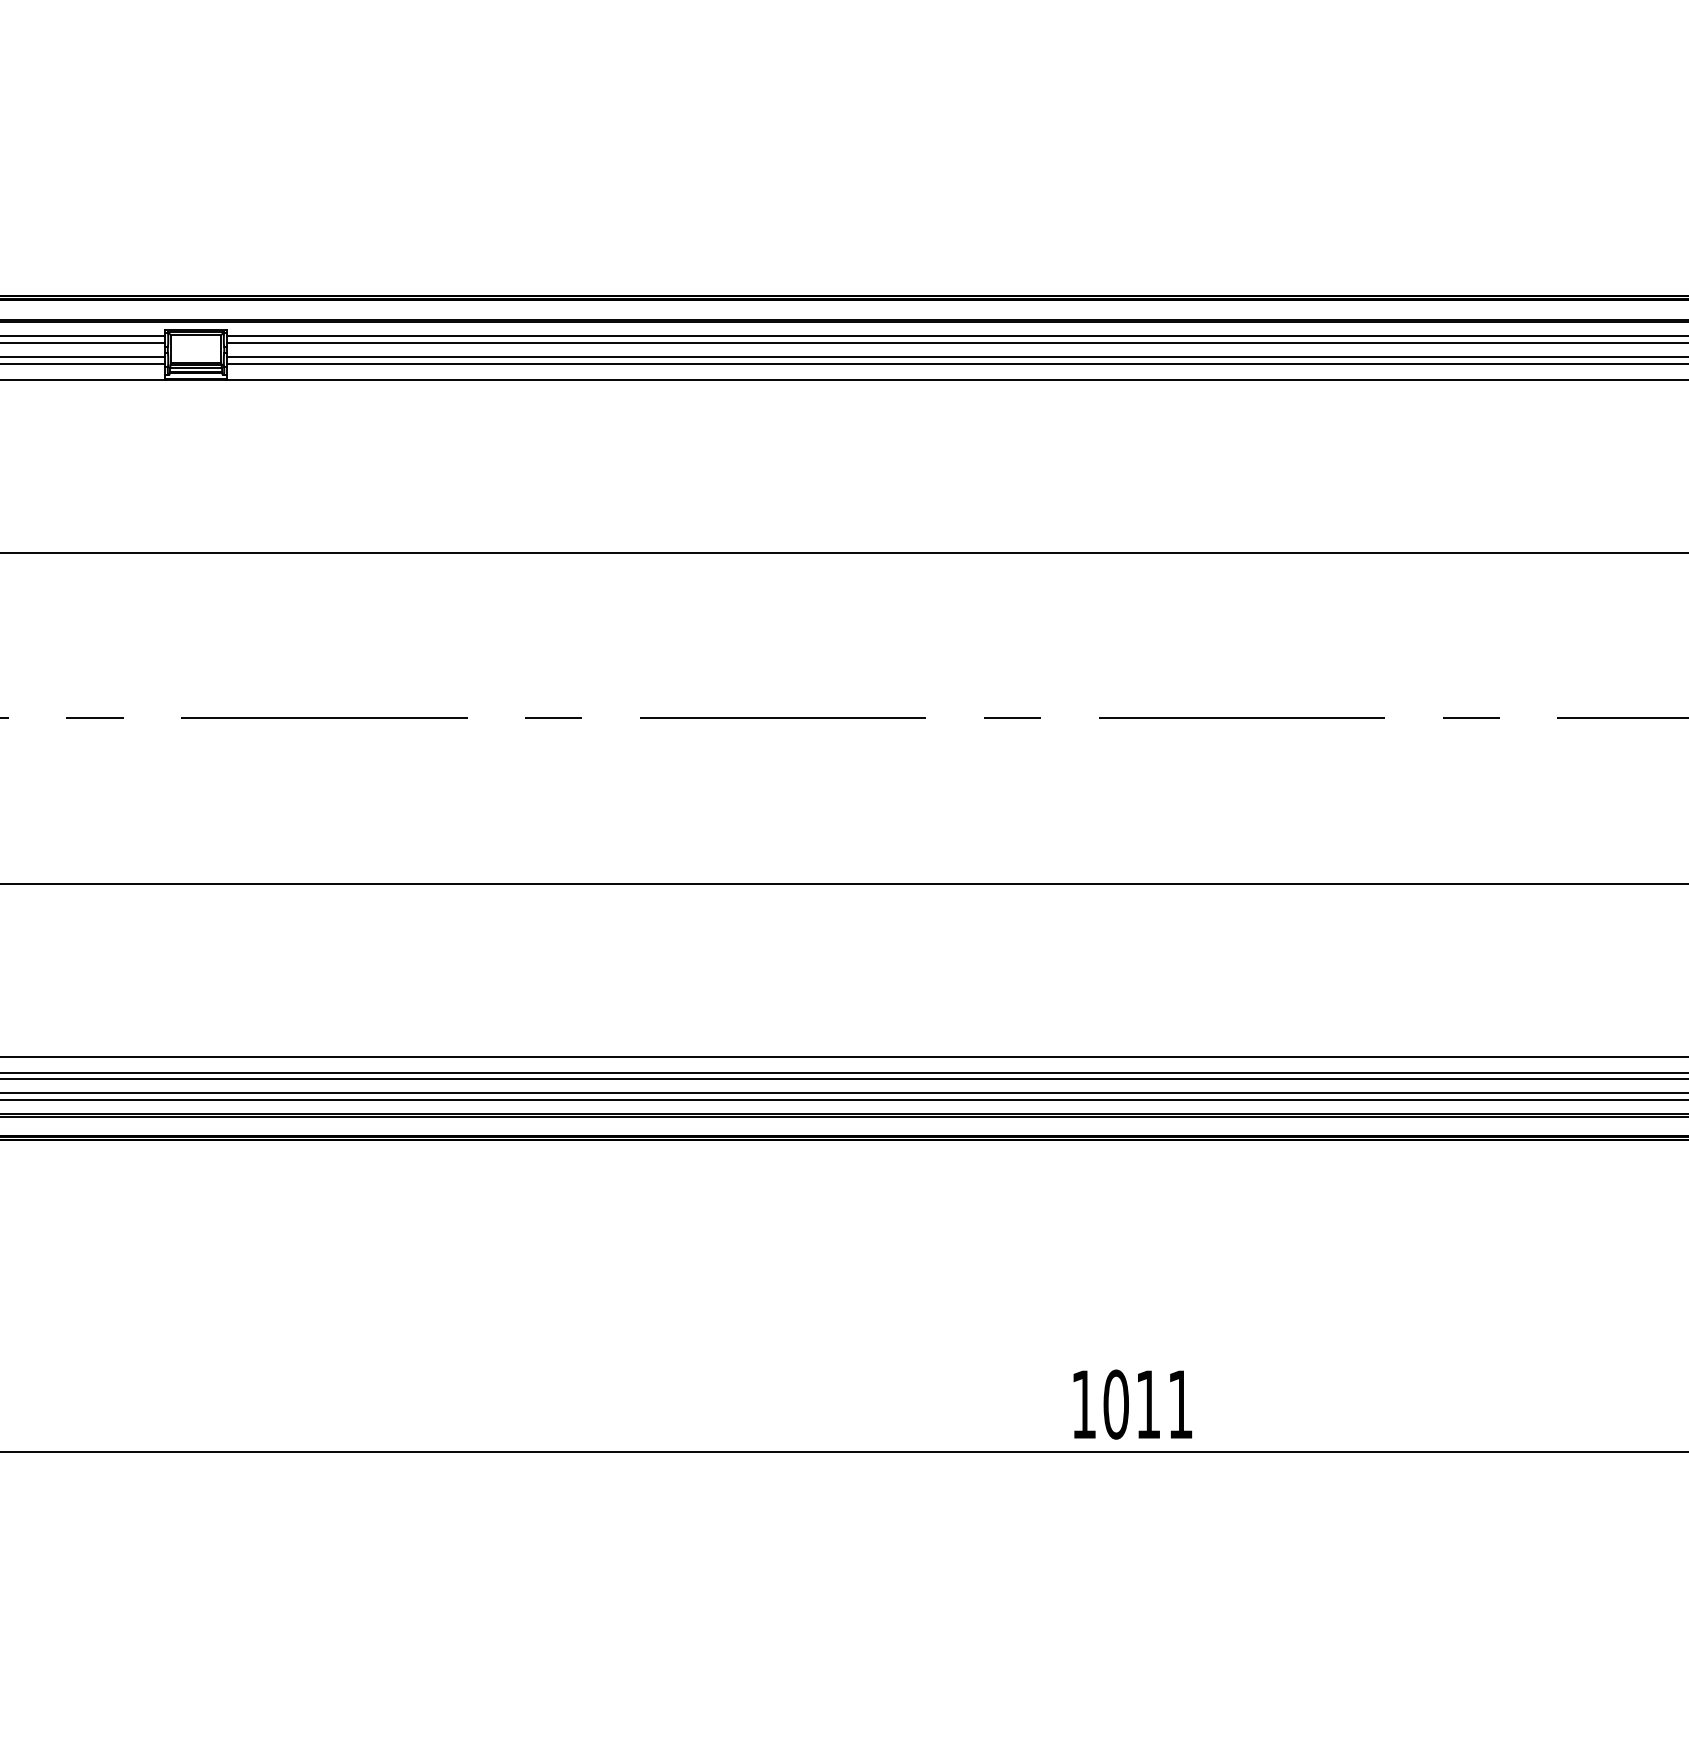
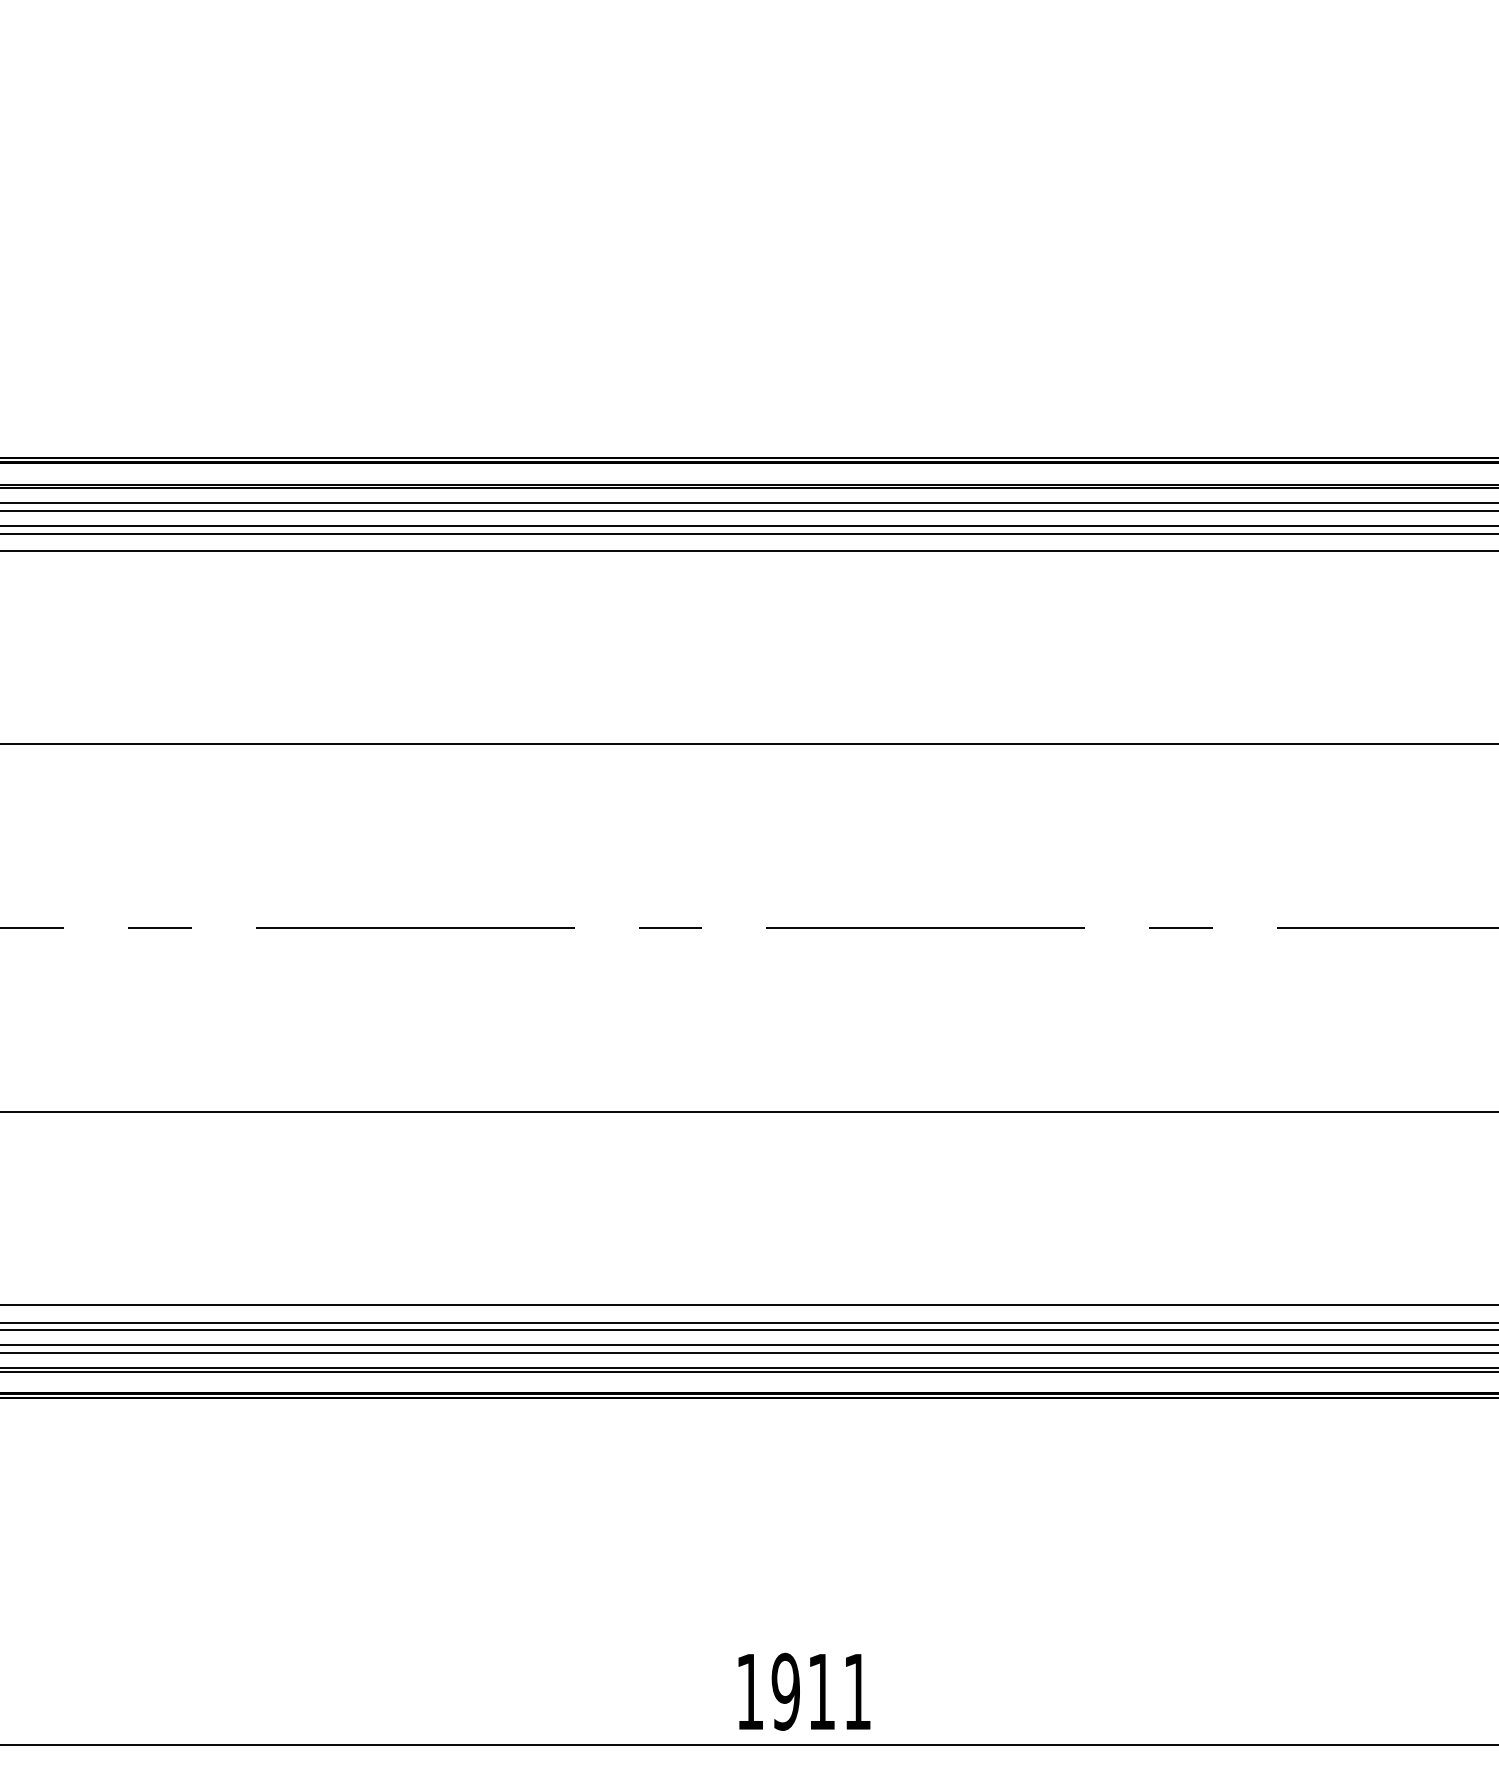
text: (1115, 1404) -> (785, 1691), 1011 -> 1911

